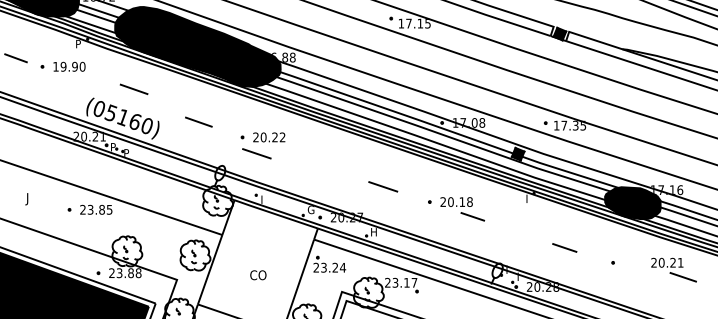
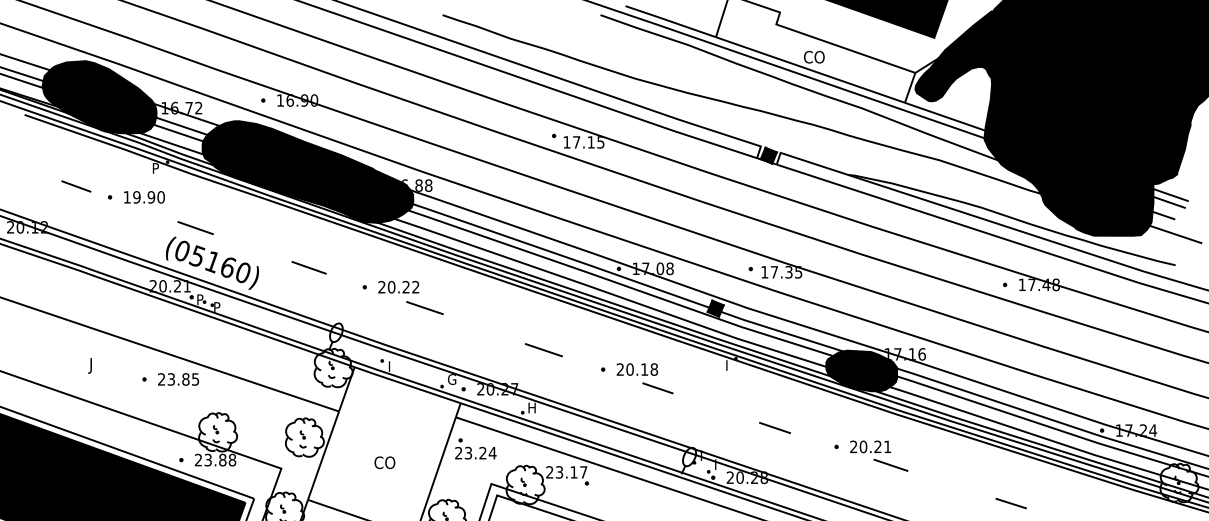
line: (133, 89) -> (195, 228), moved
line: (256, 153) -> (424, 307), moved
part: (674, 269) -> (879, 455), moved

